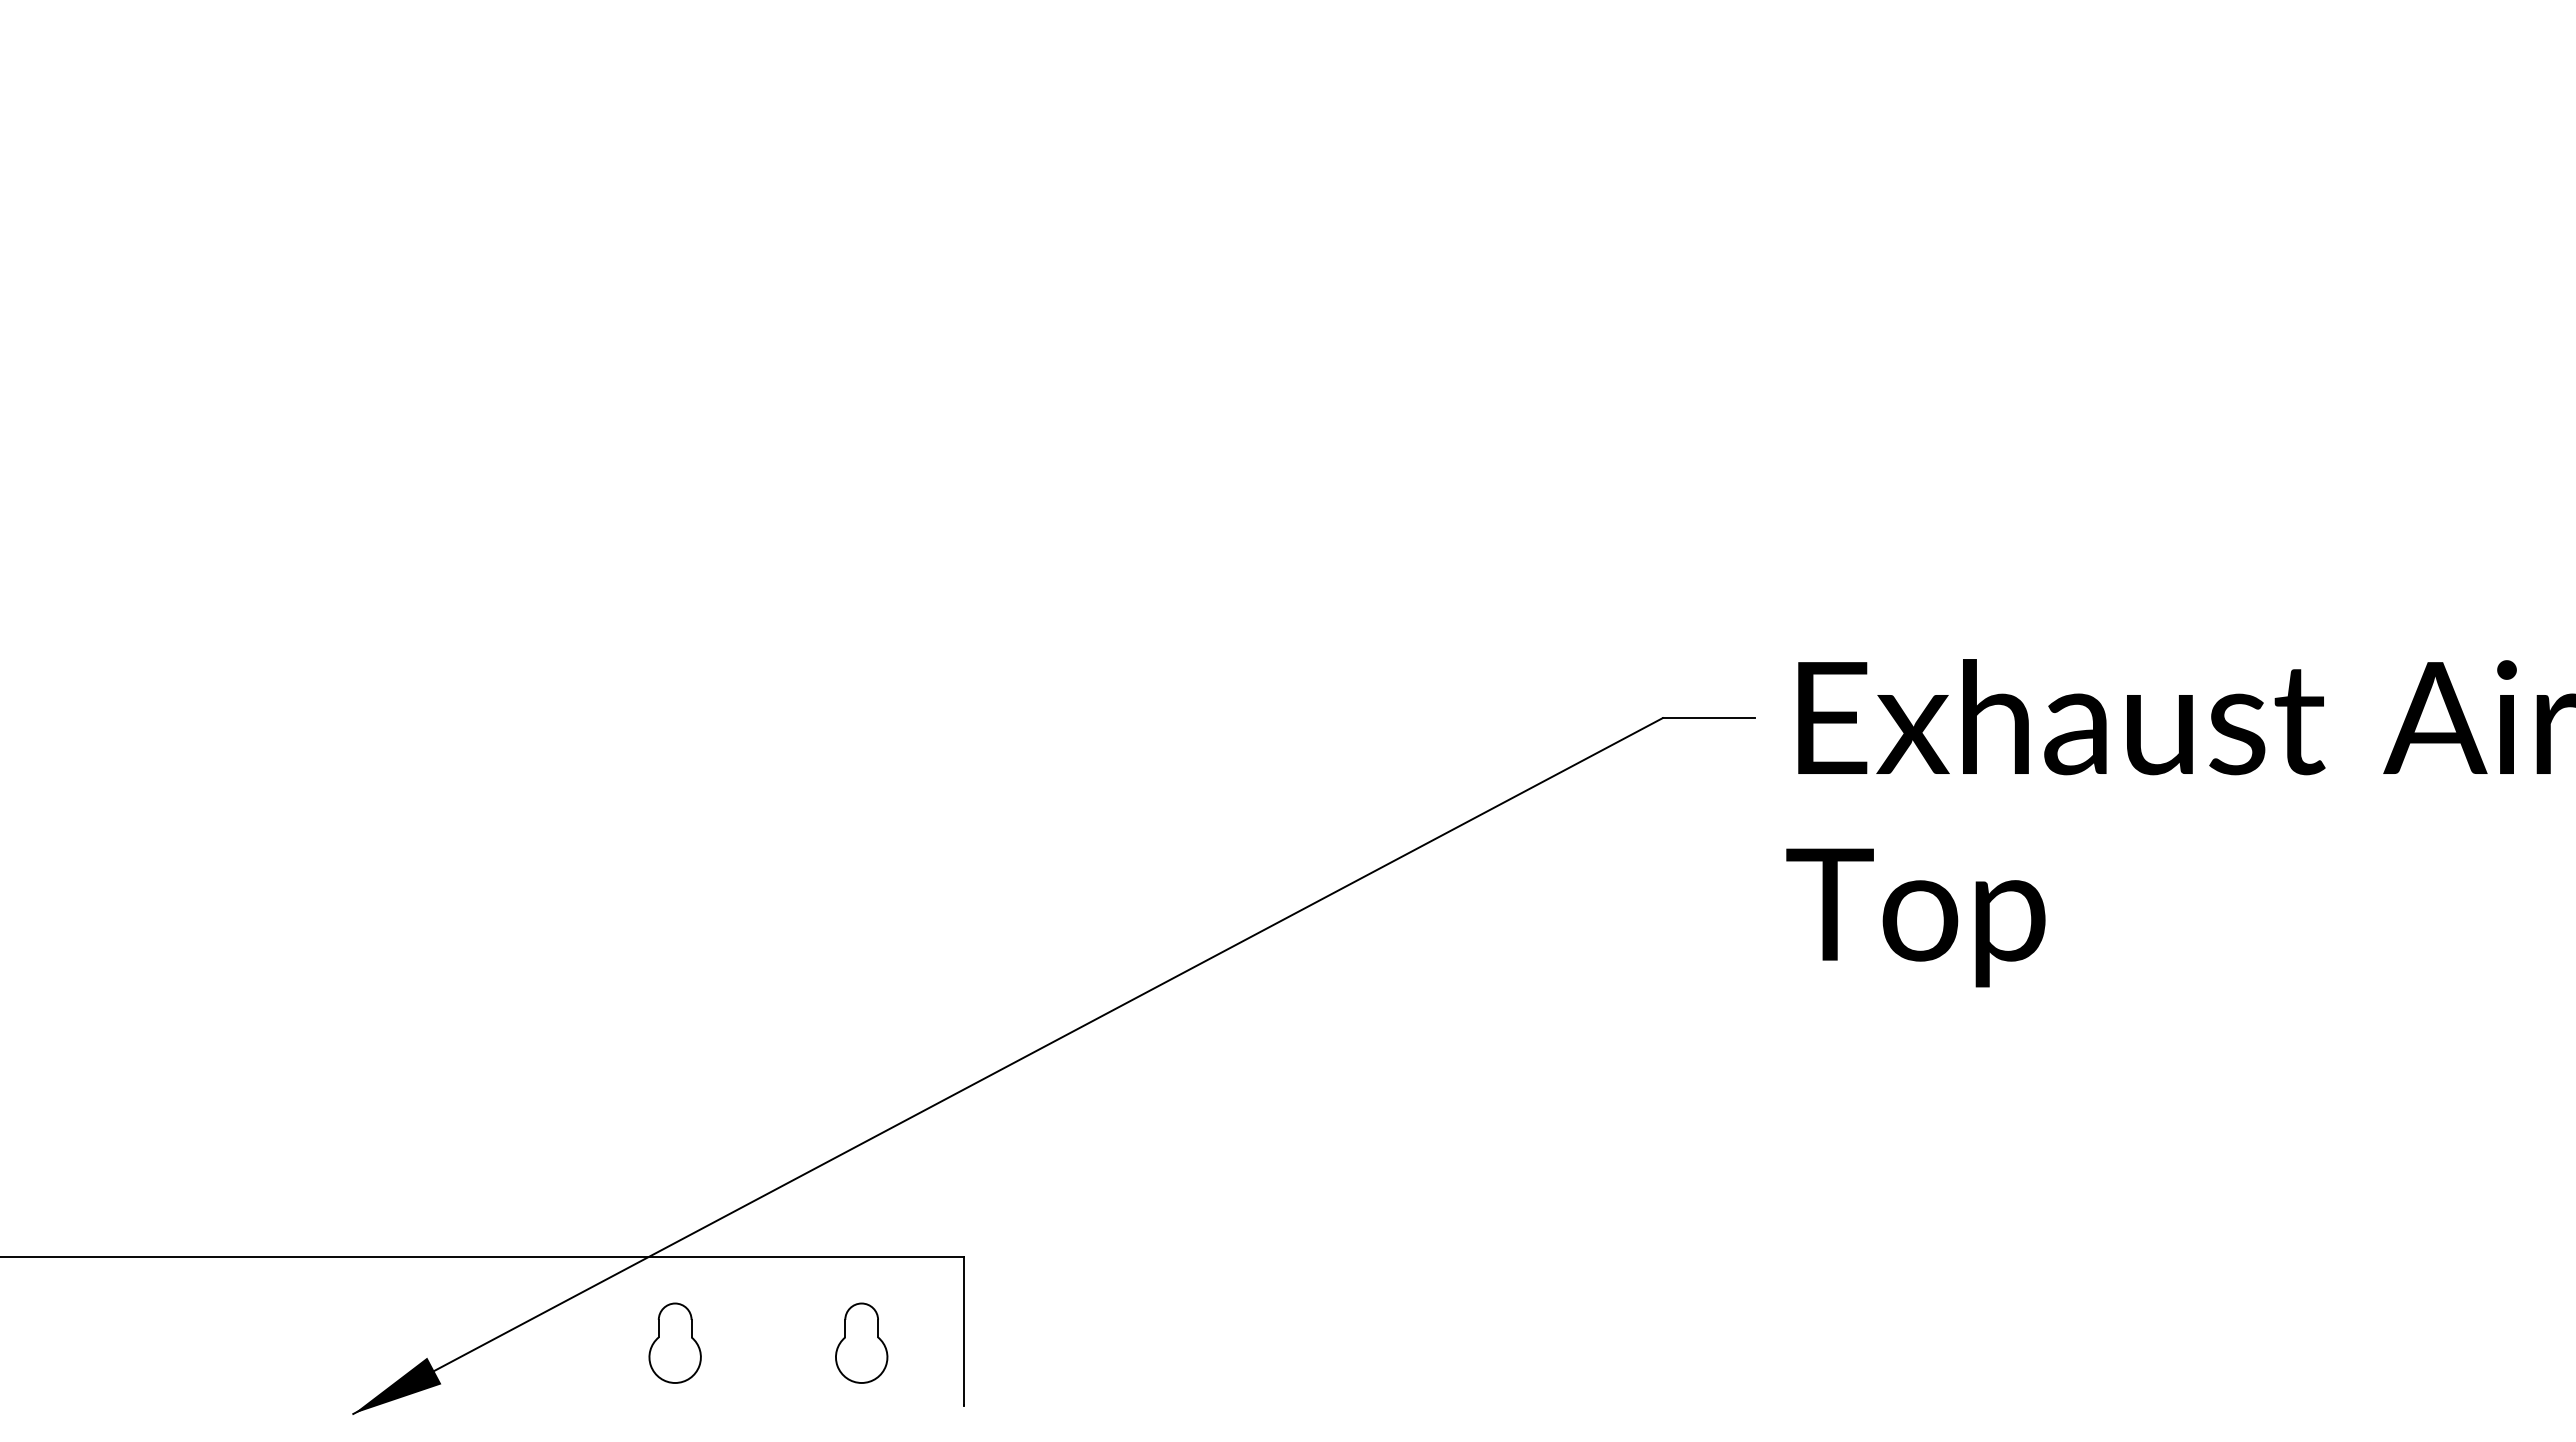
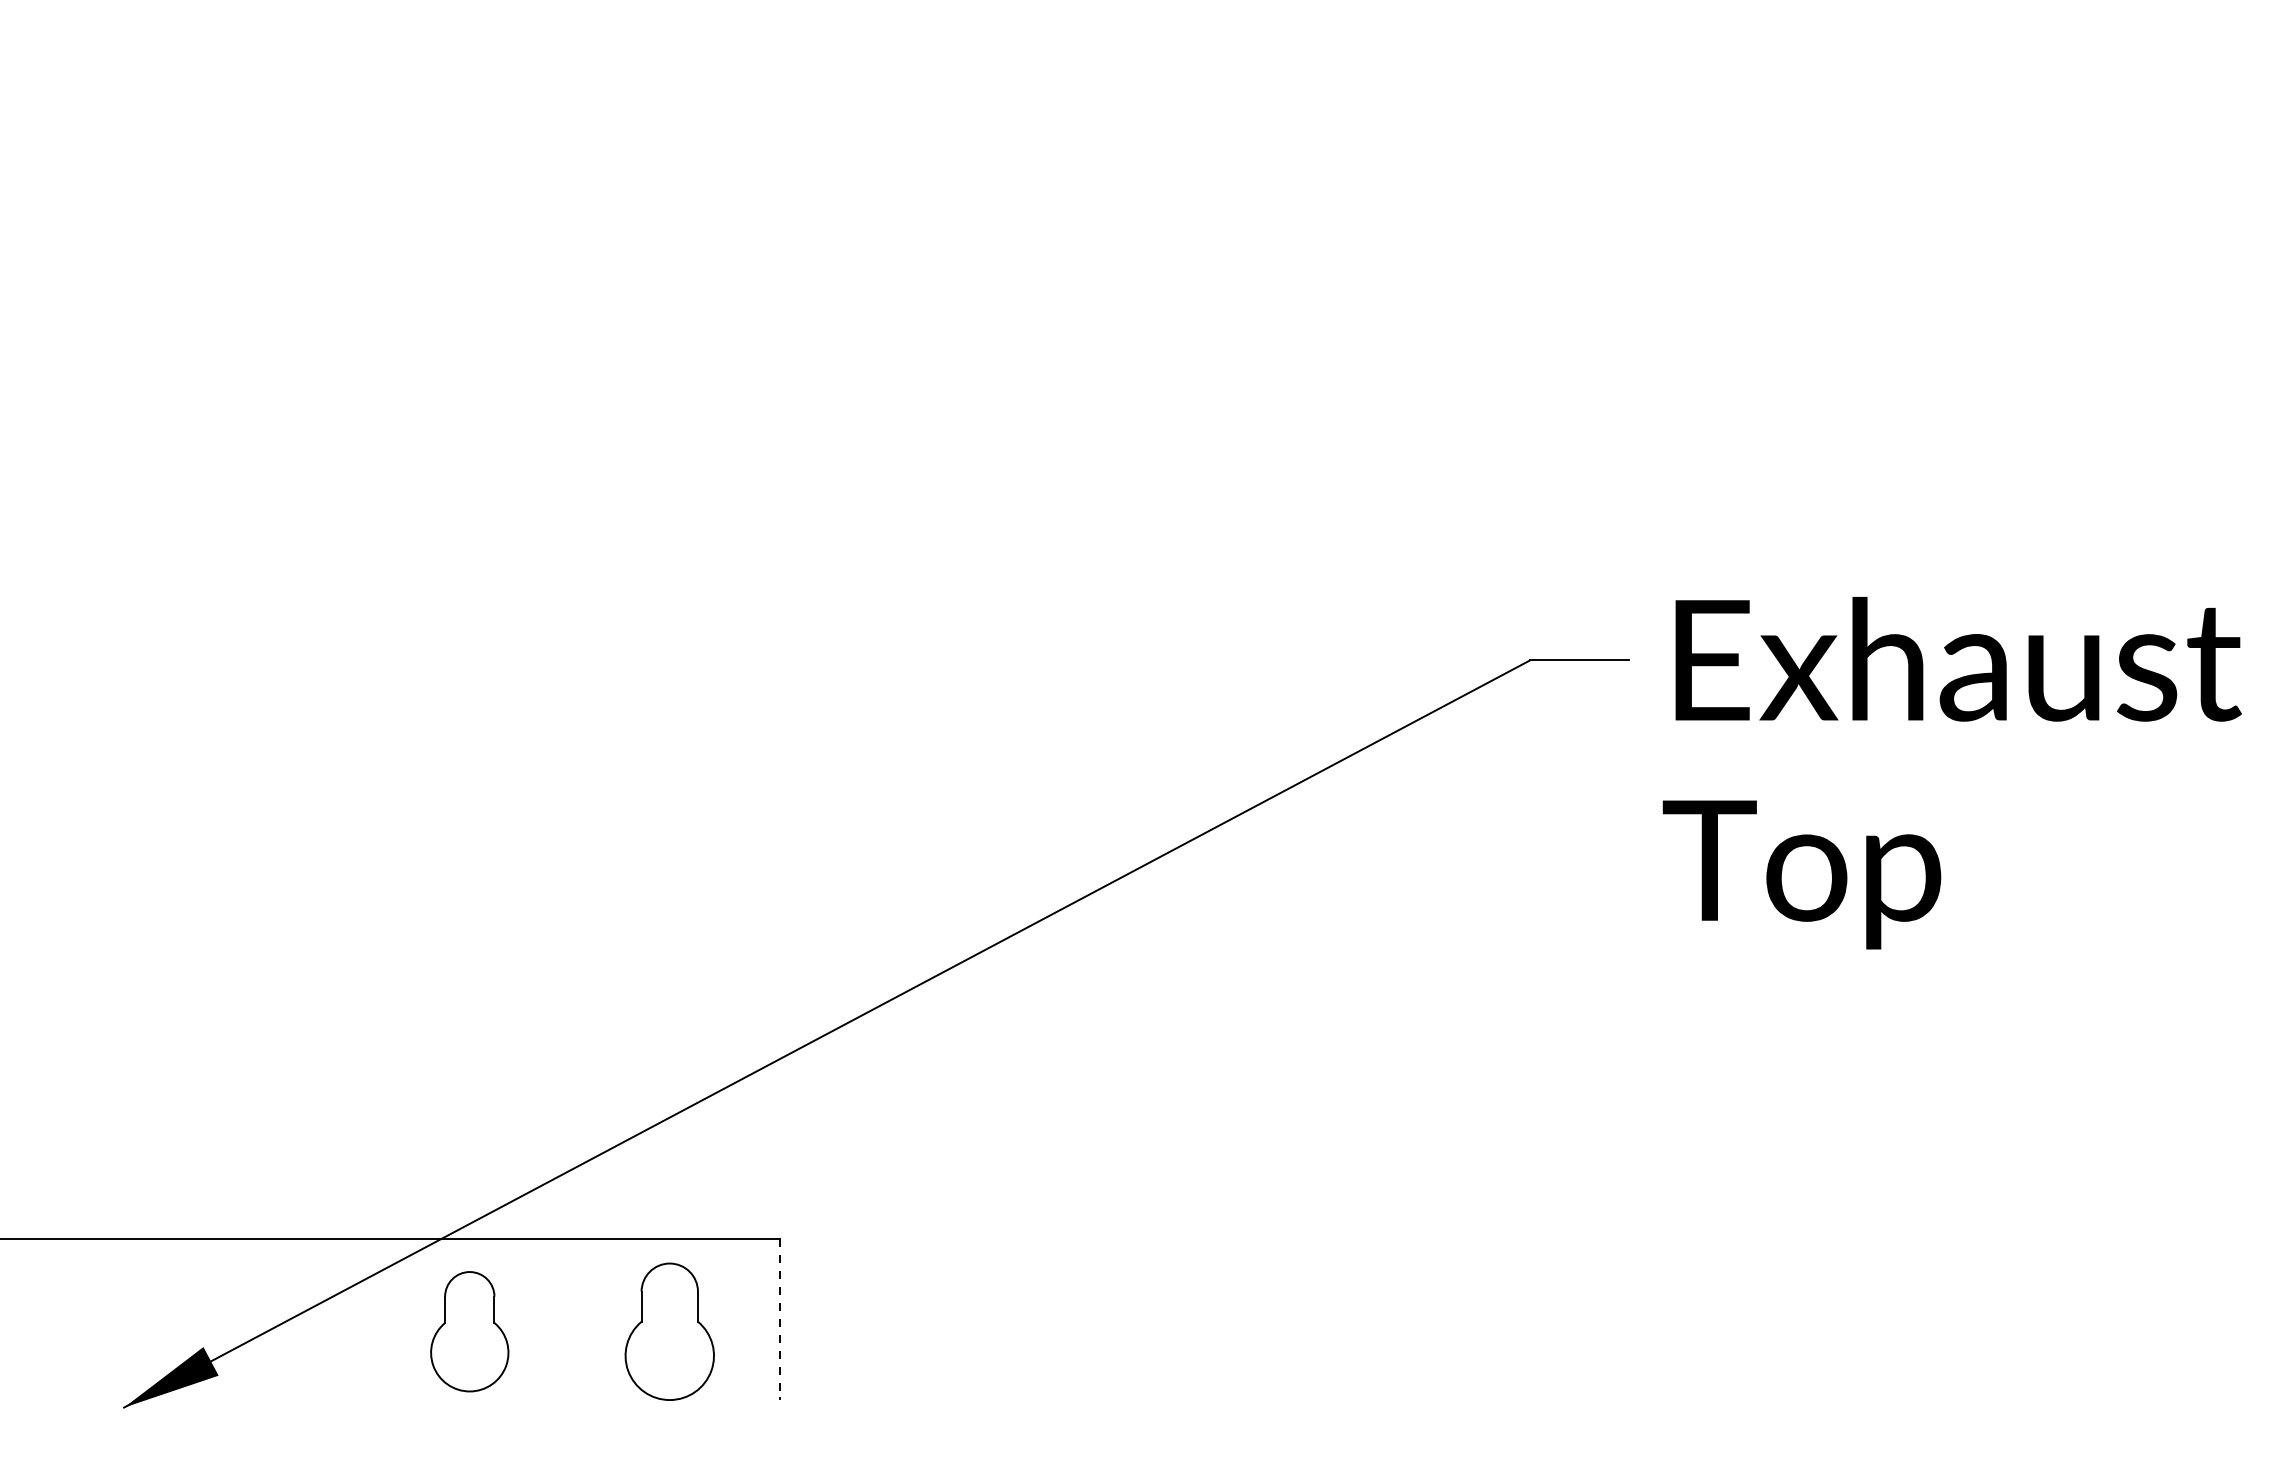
line: (963, 1331) -> (779, 1319), solid -> dashed
part: (674, 1342) -> (468, 1330), size x1.4
part: (861, 1342) -> (669, 1330), size x1.6

